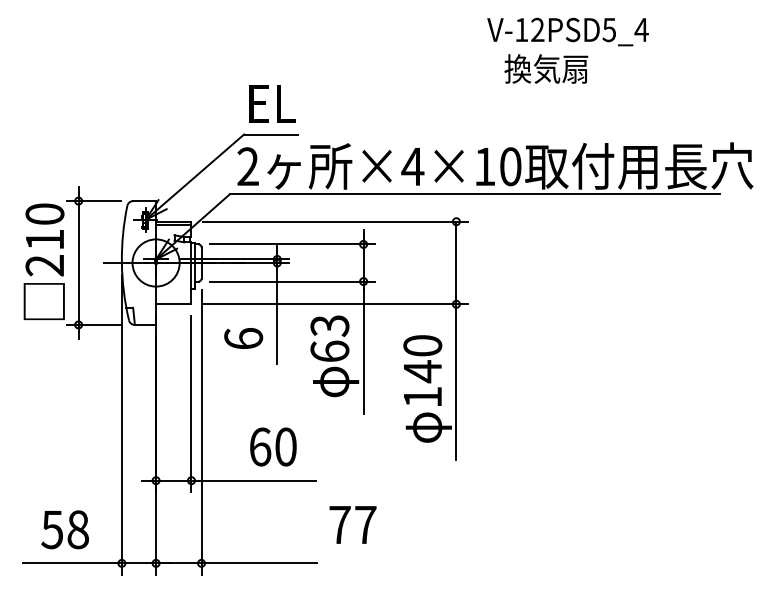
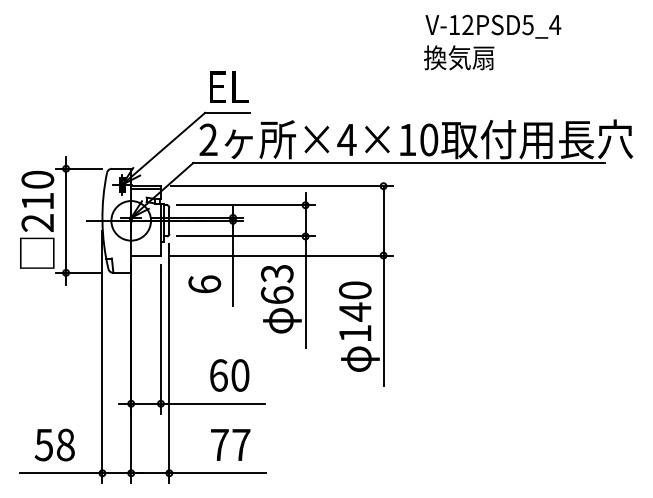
text: (568, 31) -> (493, 26), moved
text: (352, 524) -> (230, 444), moved

